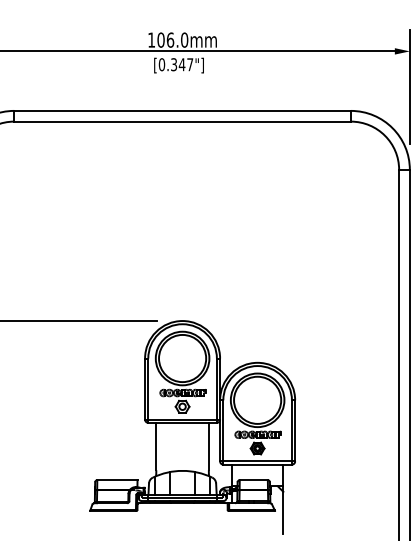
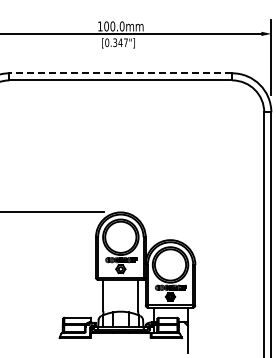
text: (169, 38) -> (112, 25), 106.0mm -> 100.0mm
line: (182, 111) -> (120, 73), solid -> dashed

